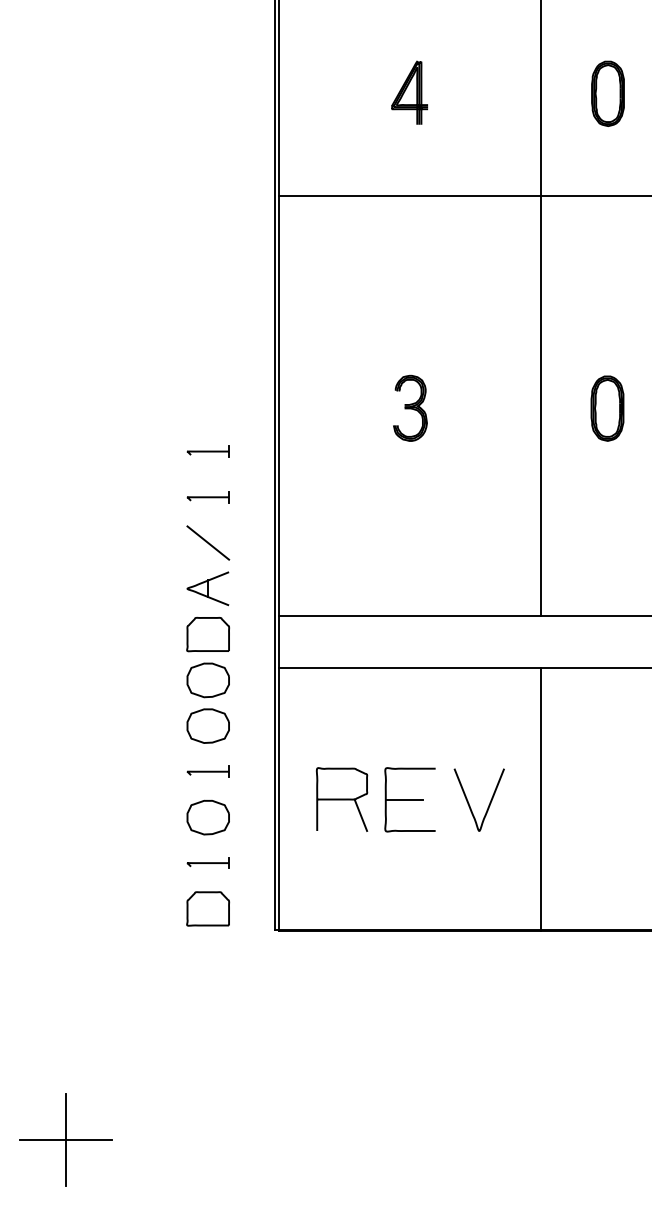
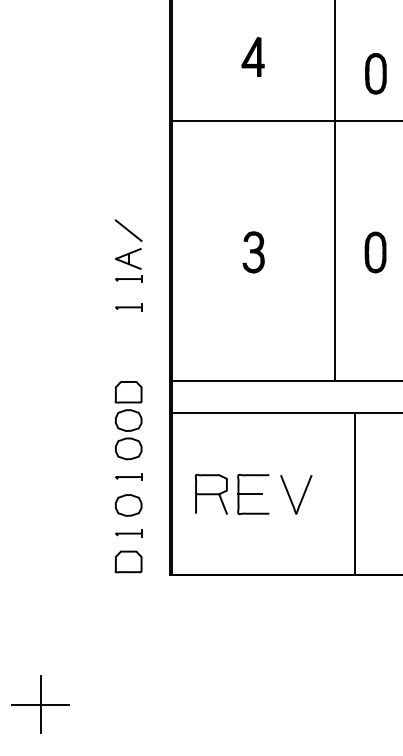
part: (607, 93) -> (375, 73), moved
part: (212, 576) -> (131, 251), moved
line: (541, 799) -> (354, 494), moved

